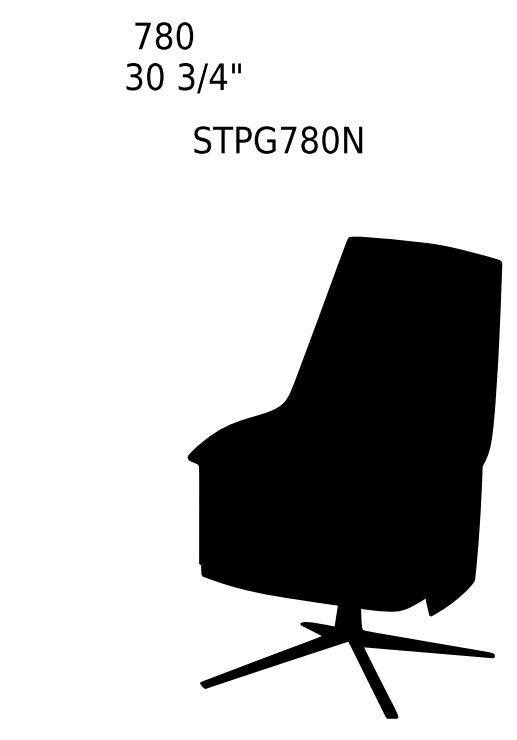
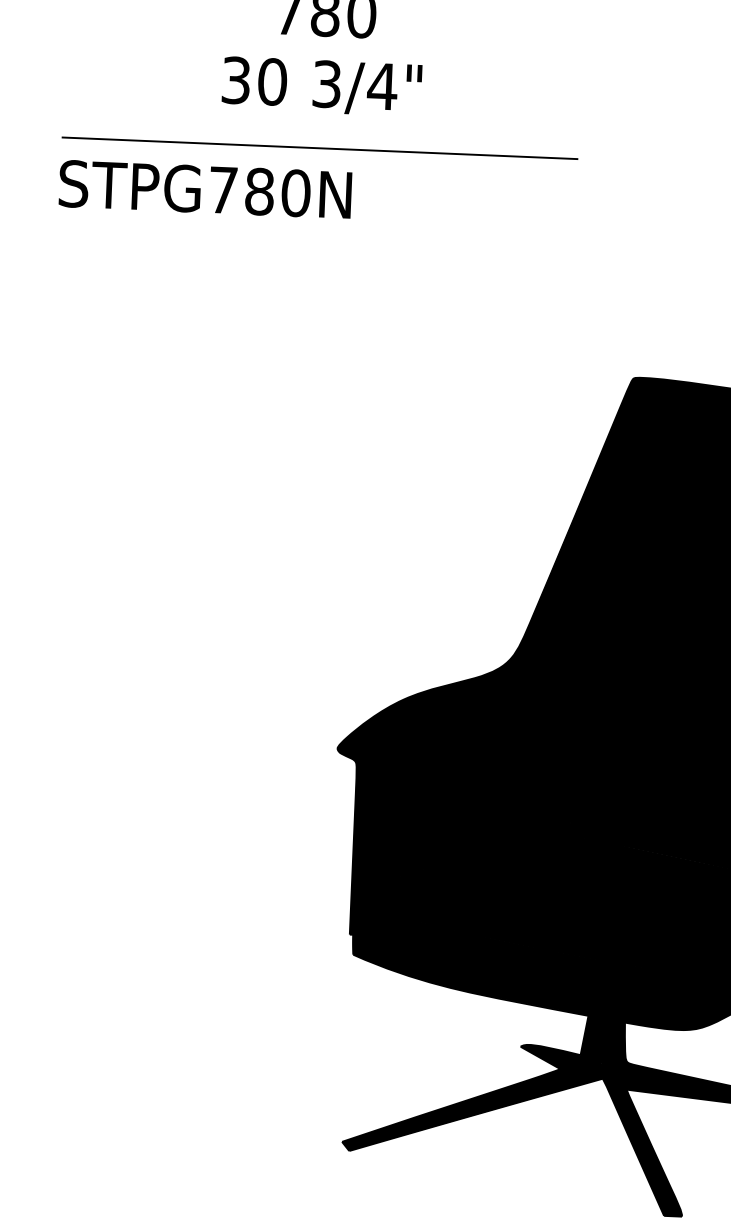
text: (183, 78) -> (321, 87), moved
line: (163, 113) -> (319, 147), added
text: (278, 139) -> (205, 188), moved

